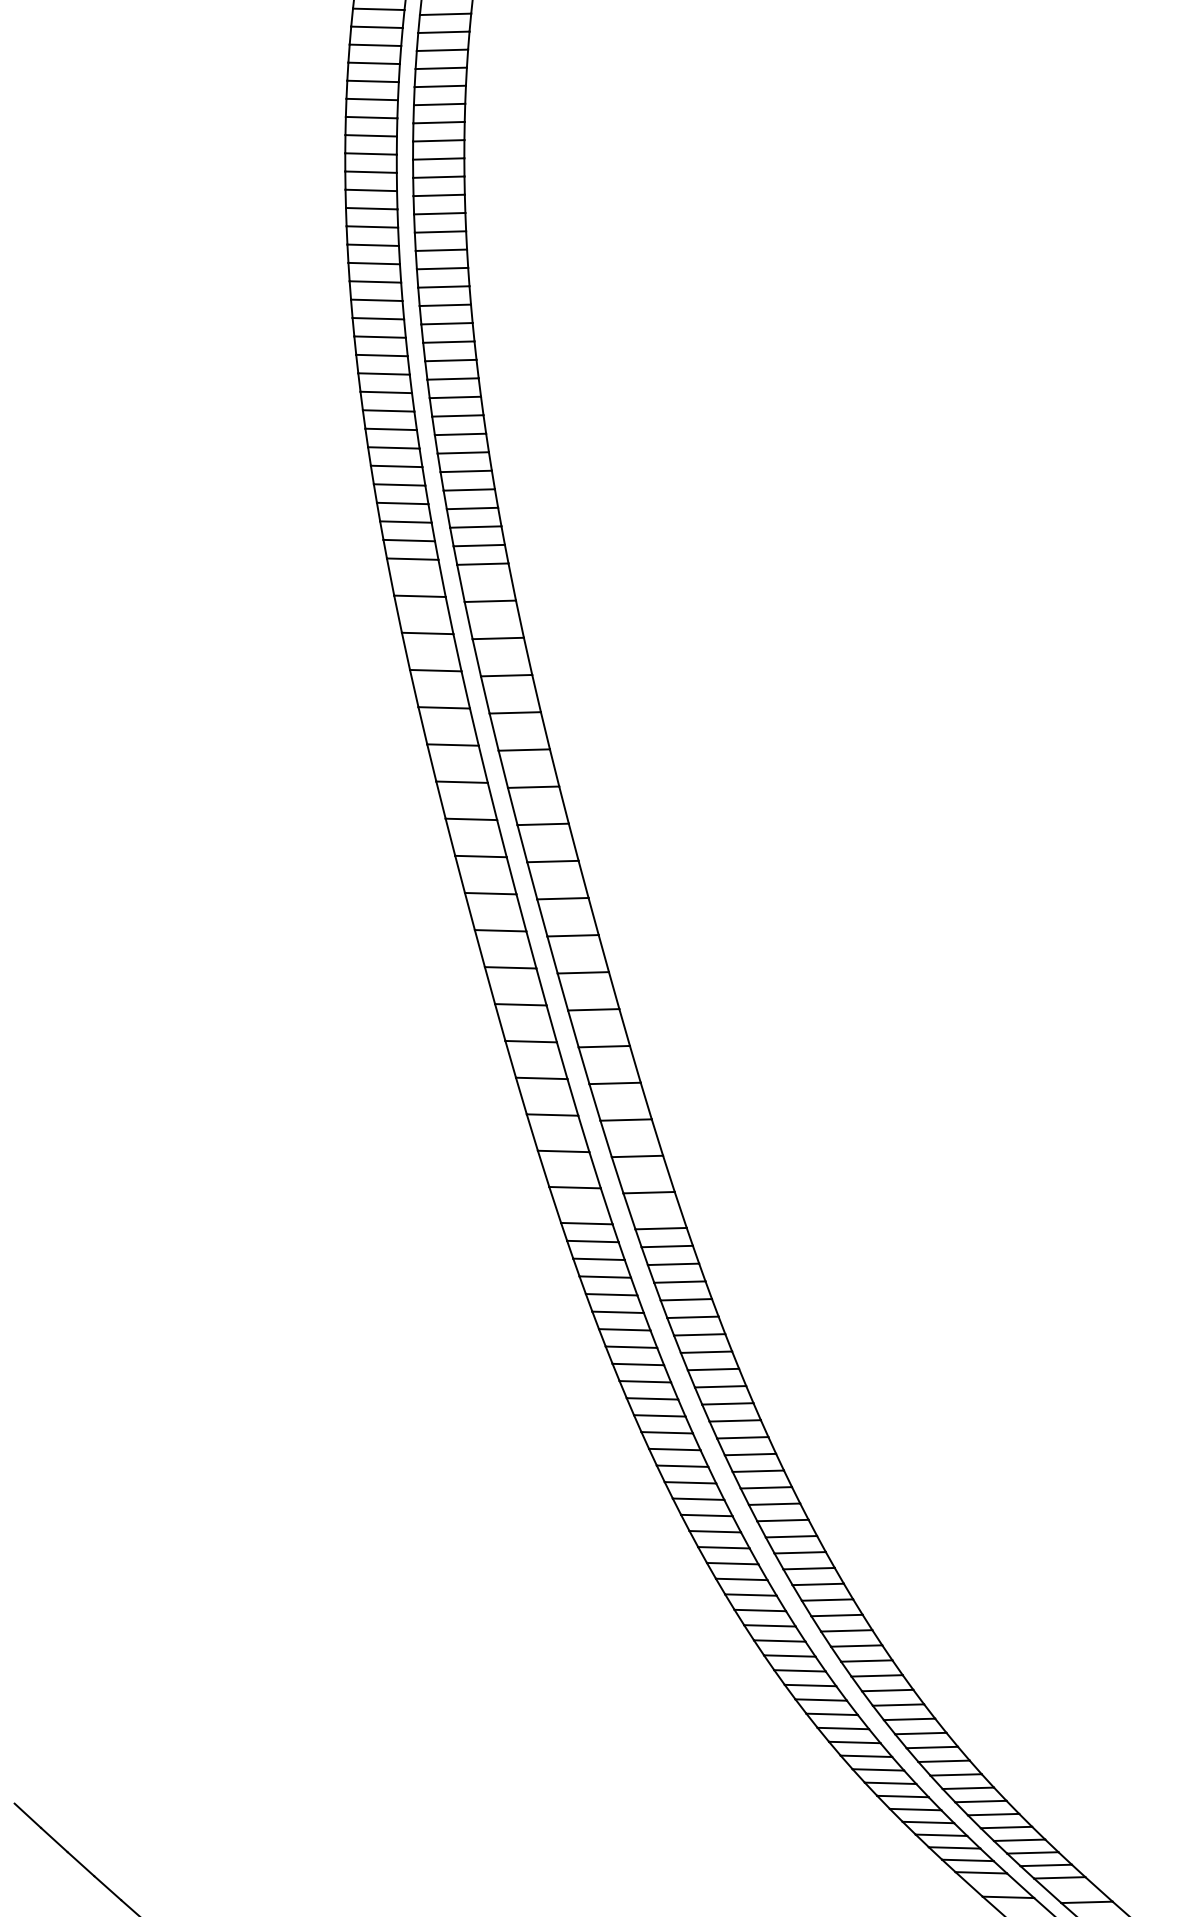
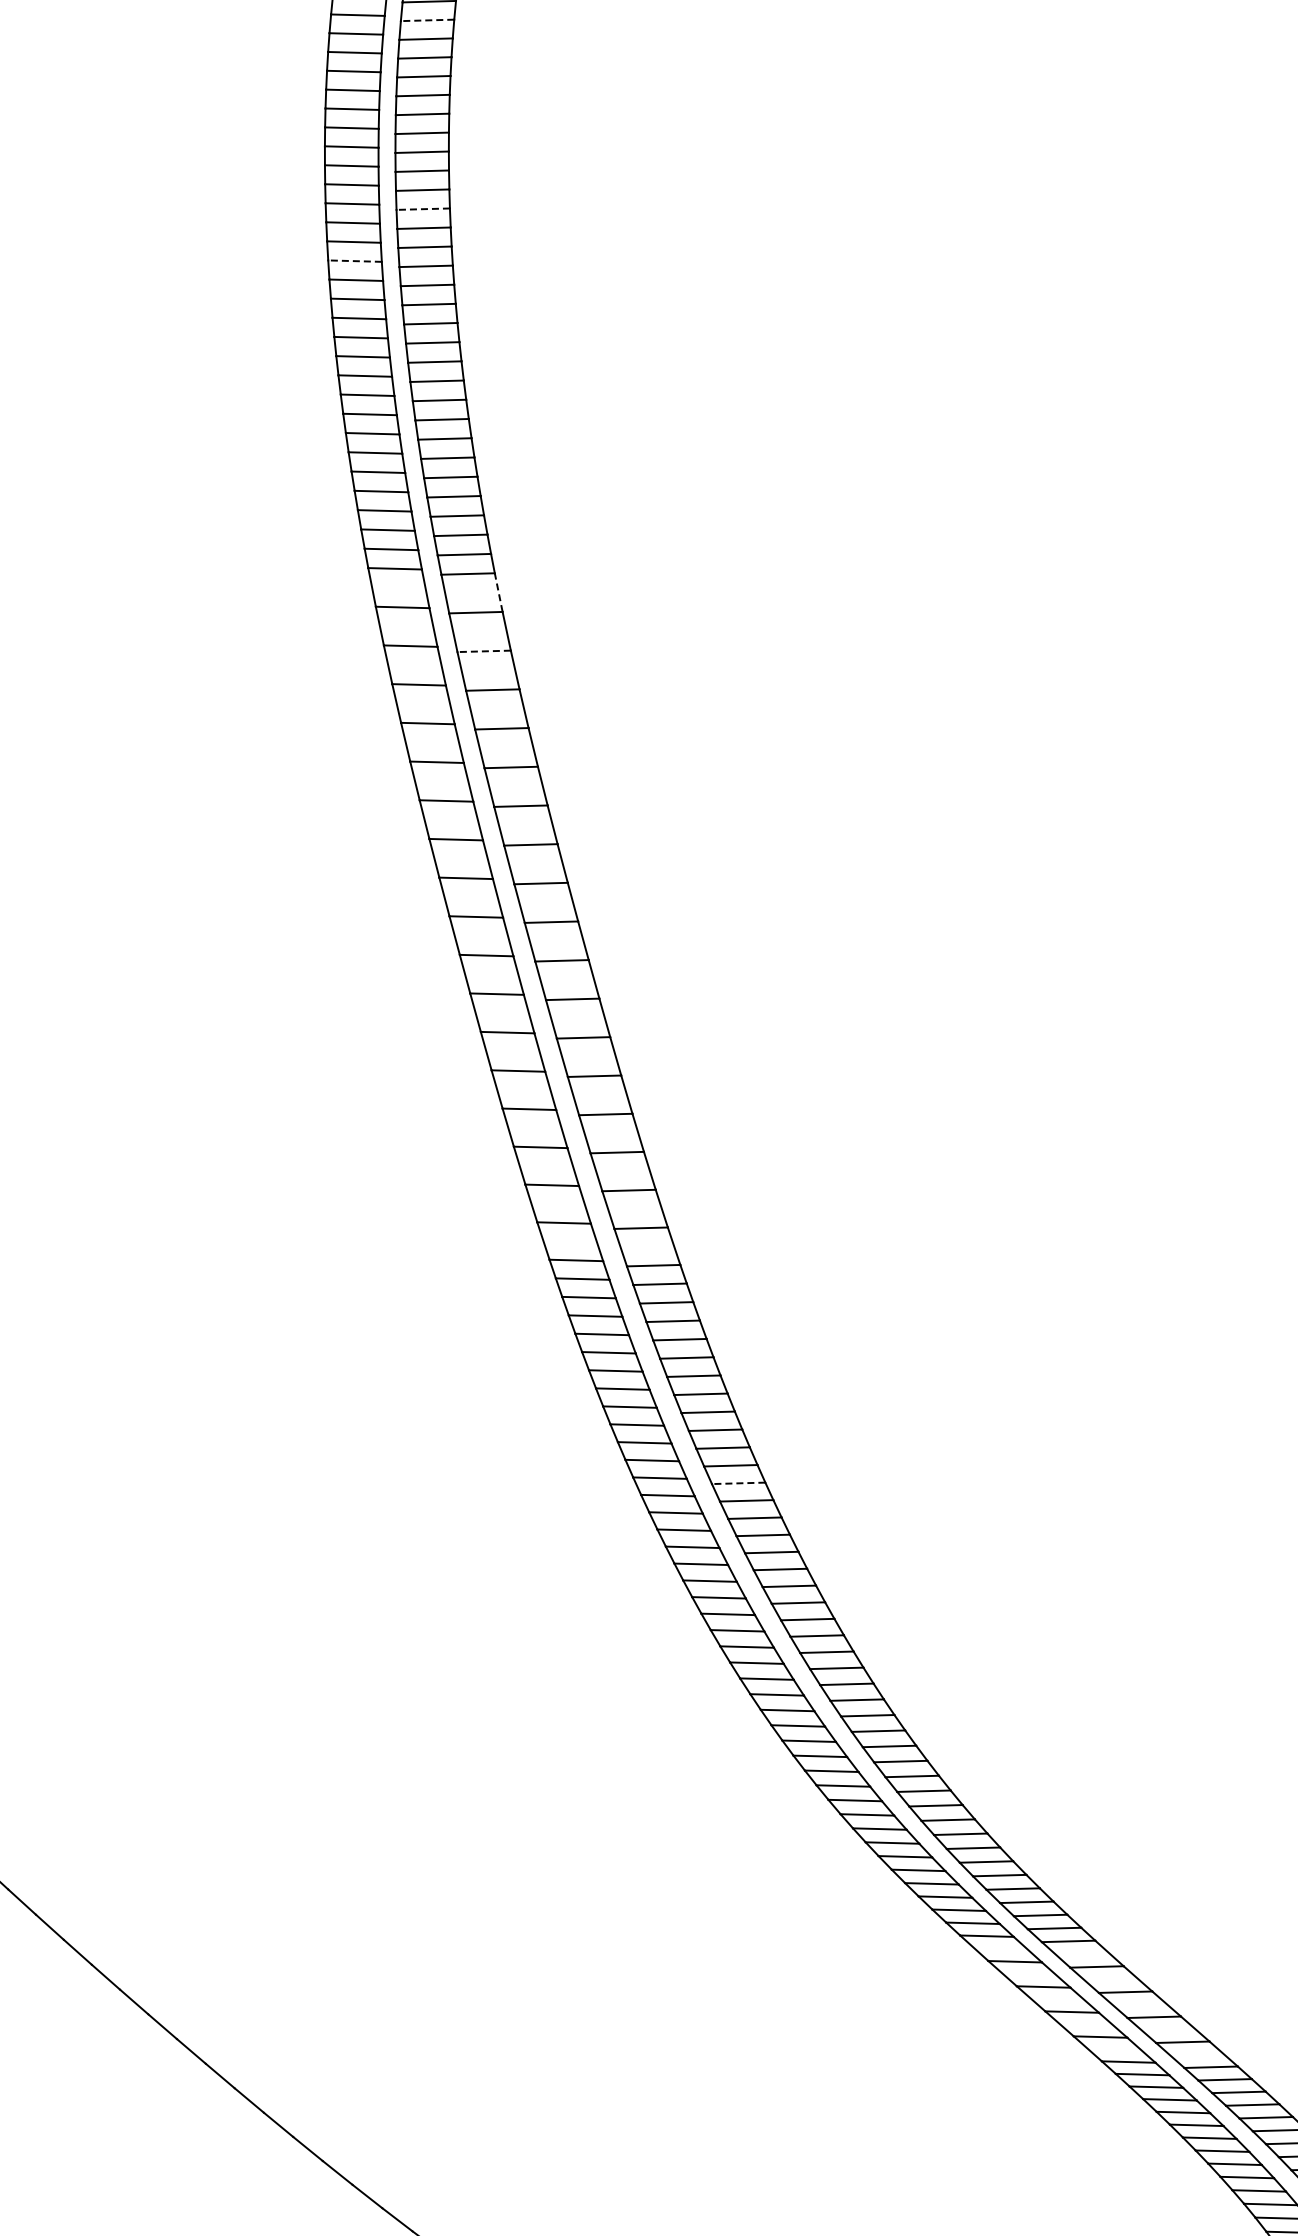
line: (443, 32) -> (427, 20), solid -> dashed
line: (439, 213) -> (423, 209), solid -> dashed
line: (374, 263) -> (355, 261), solid -> dashed
line: (512, 581) -> (498, 592), solid -> dashed
line: (498, 638) -> (484, 651), solid -> dashed
line: (742, 1437) -> (738, 1483), solid -> dashed

